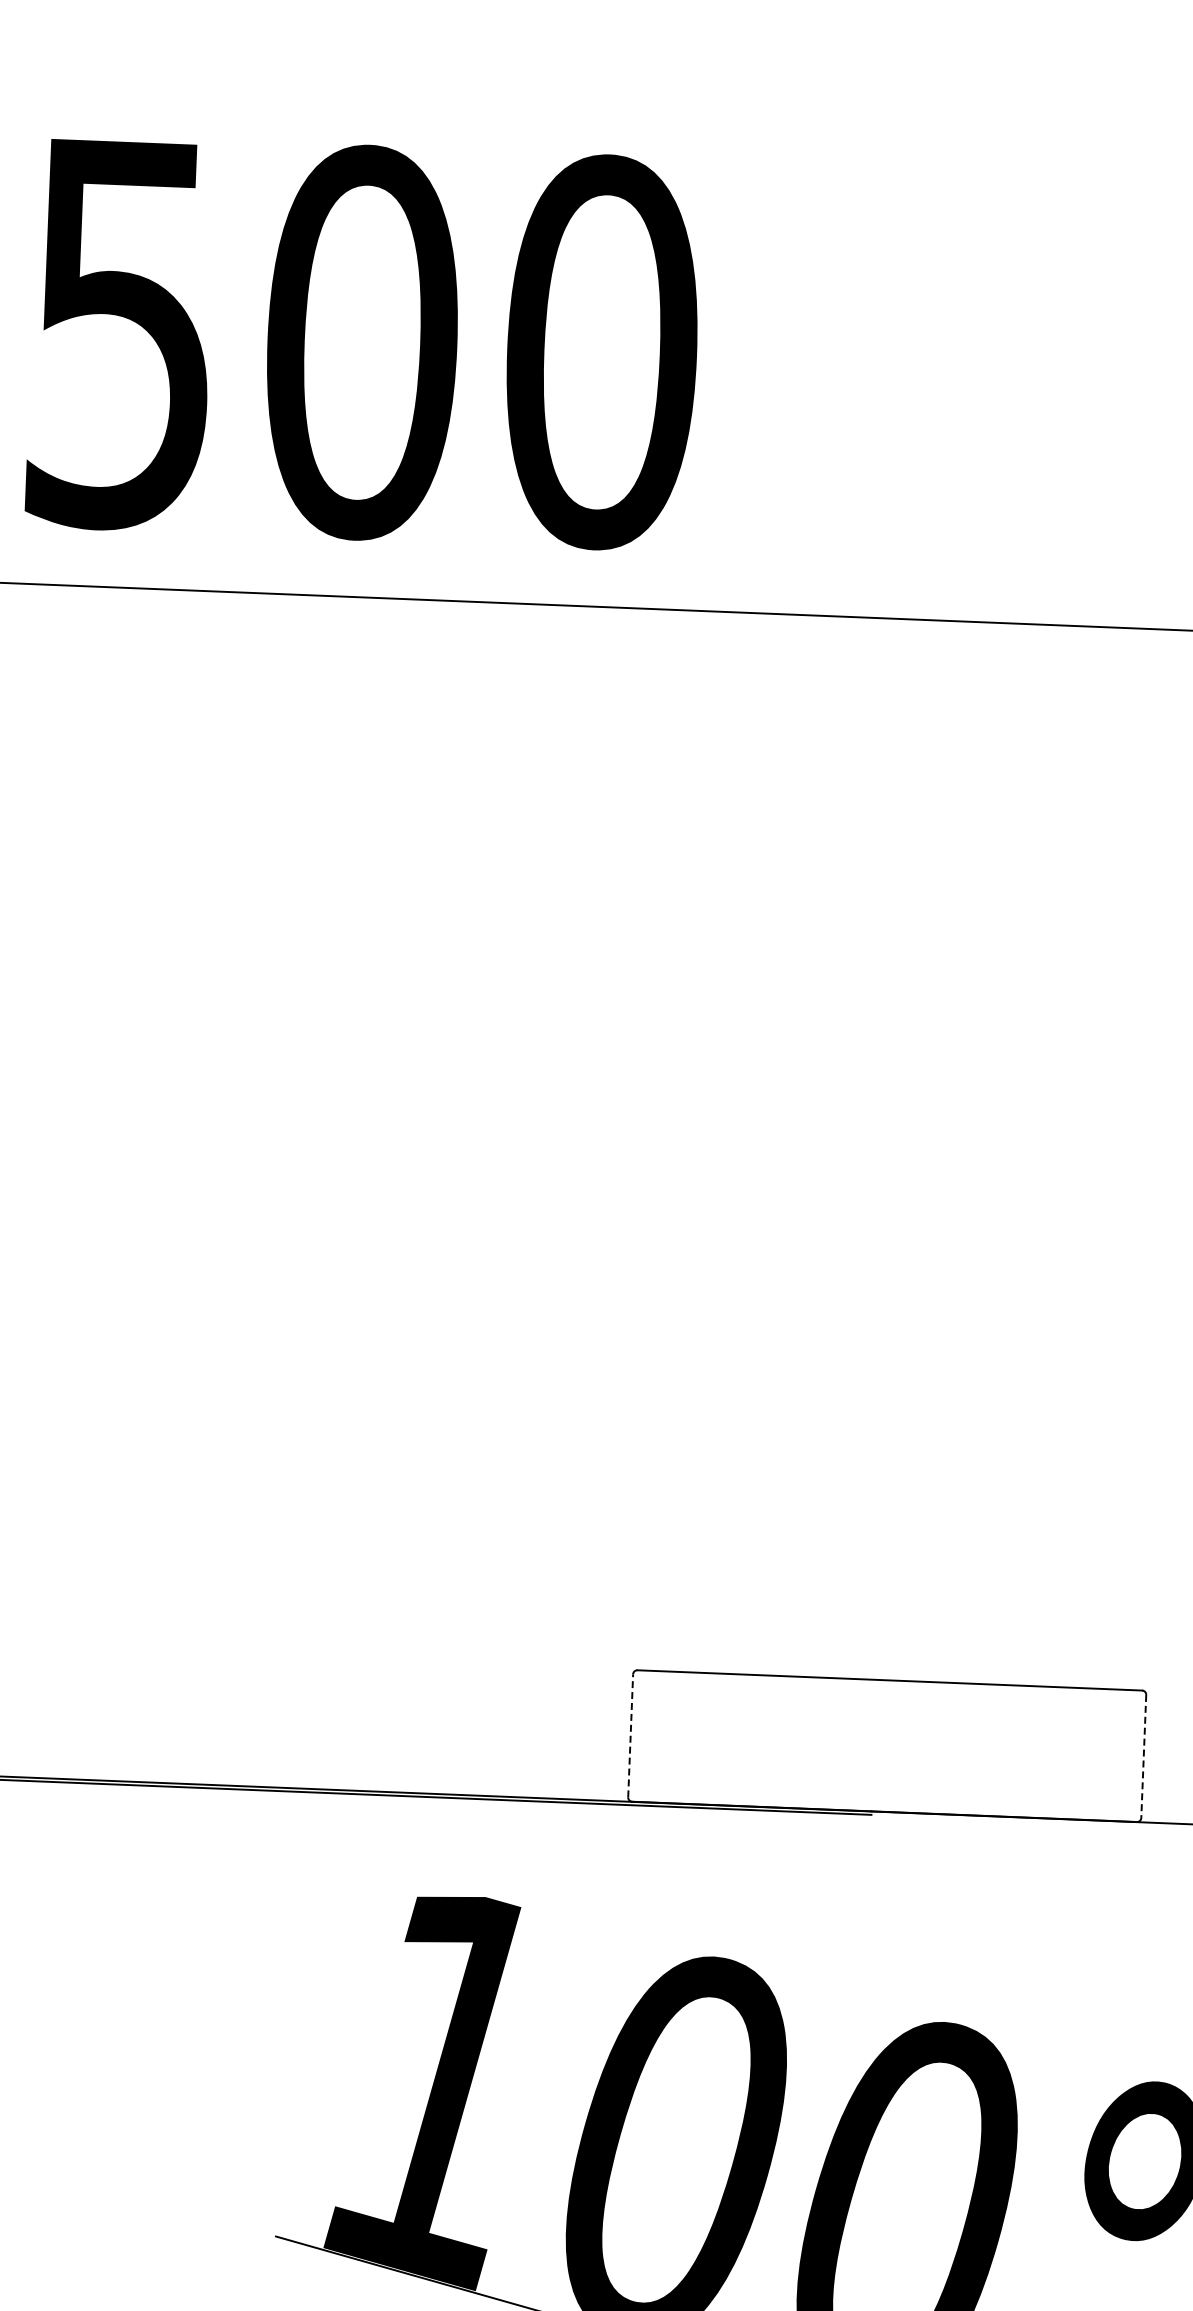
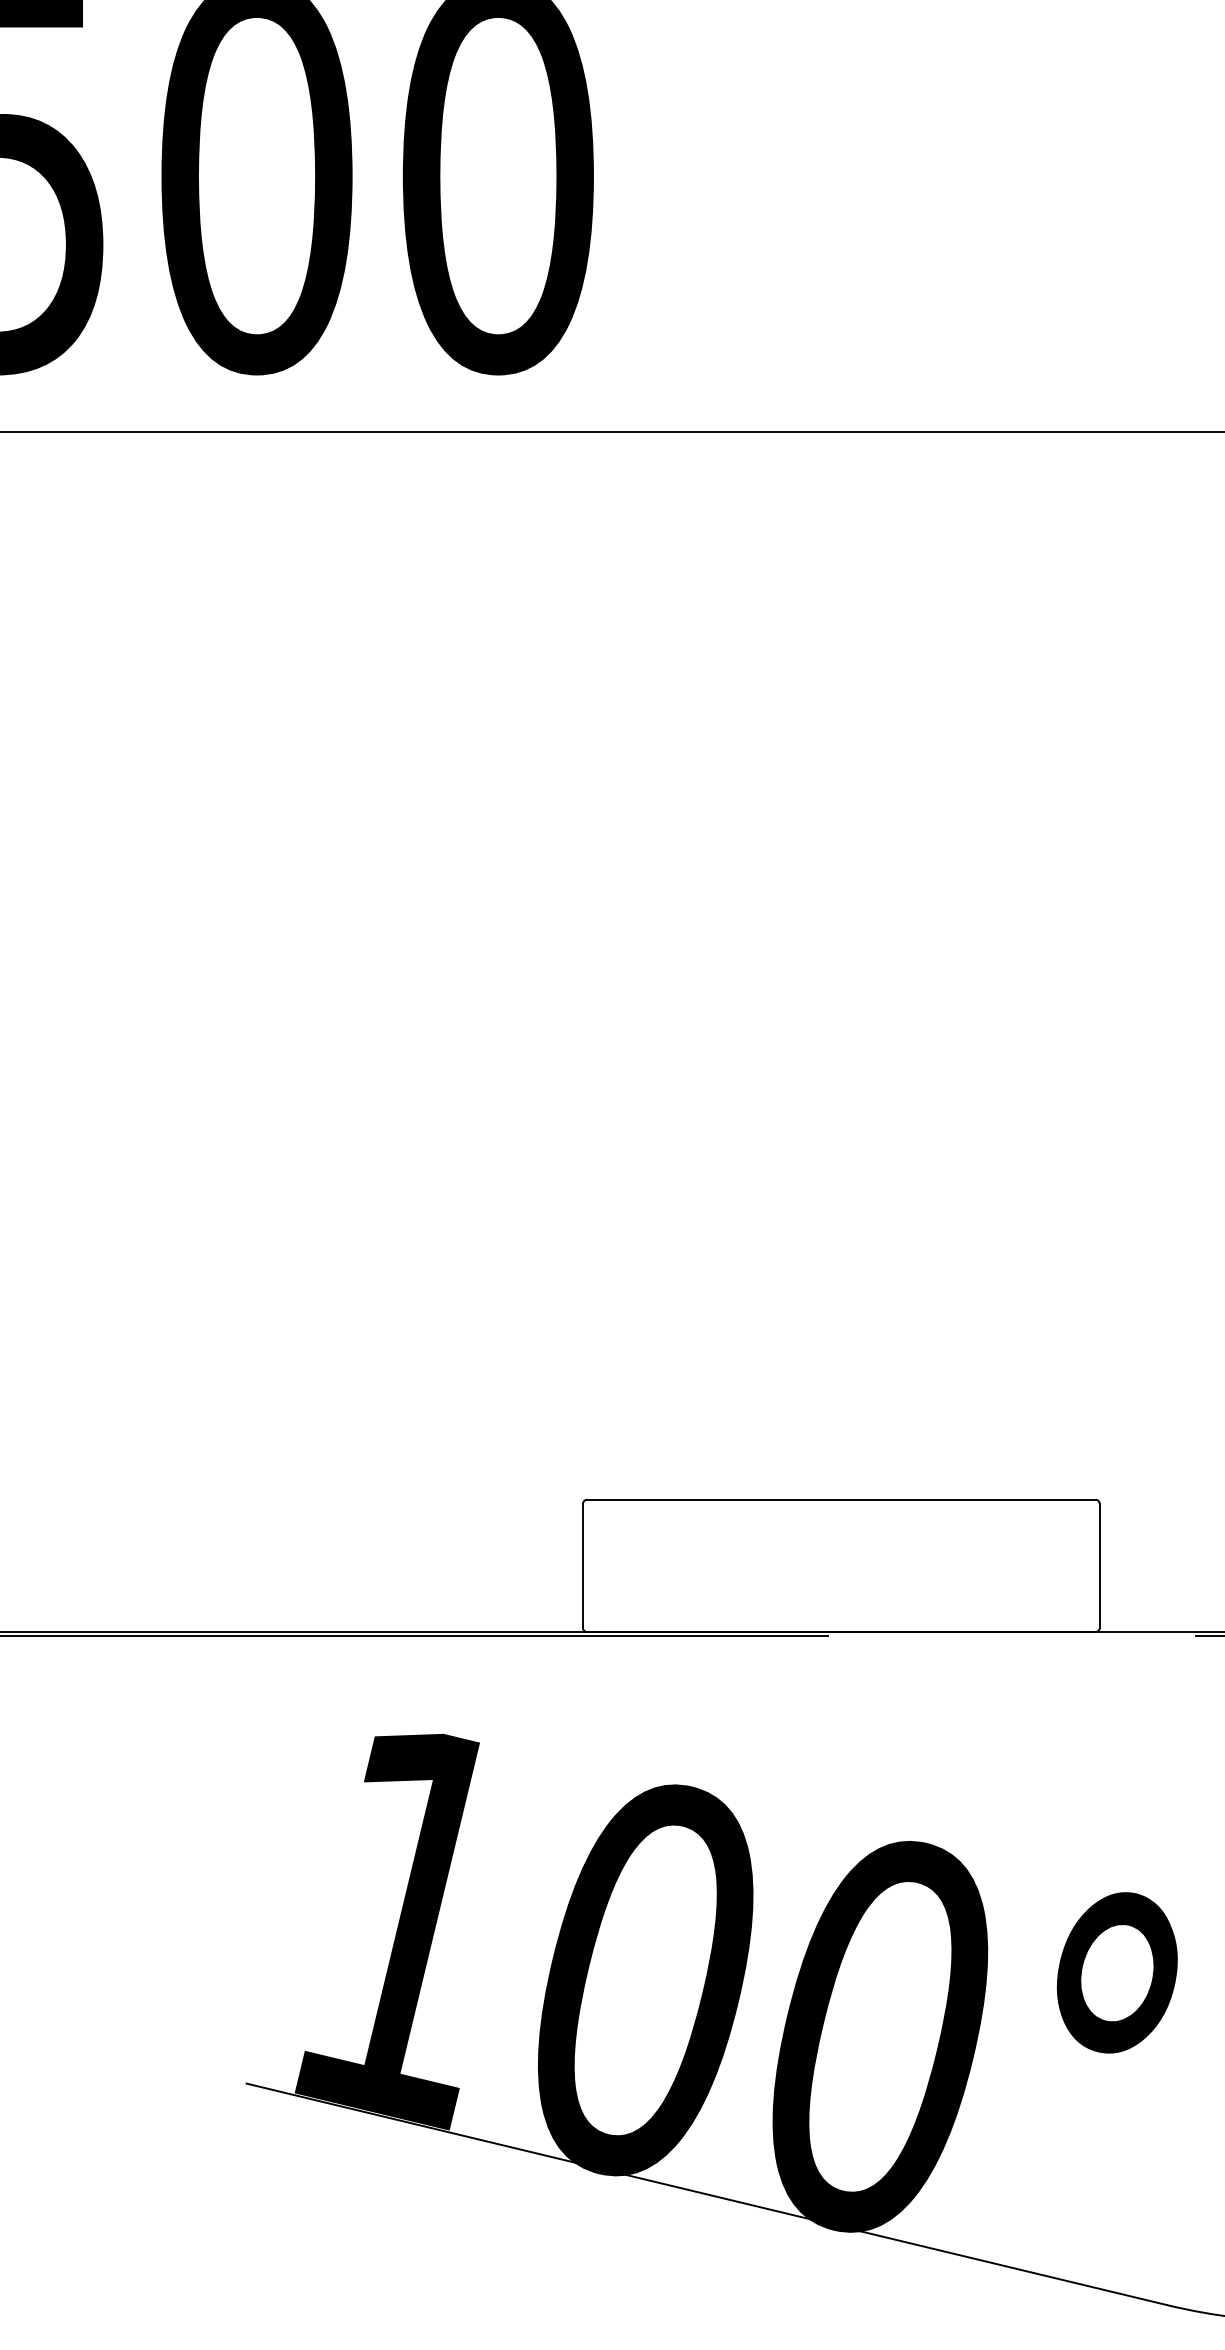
line: (630, 1735) -> (582, 1565), dashed -> solid
line: (1143, 1756) -> (1099, 1565), dashed -> solid

